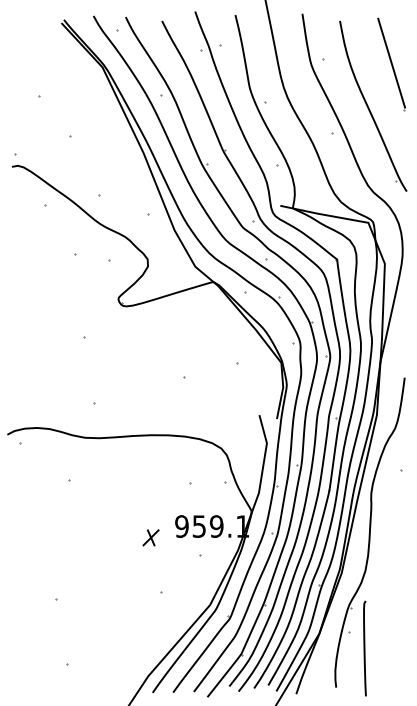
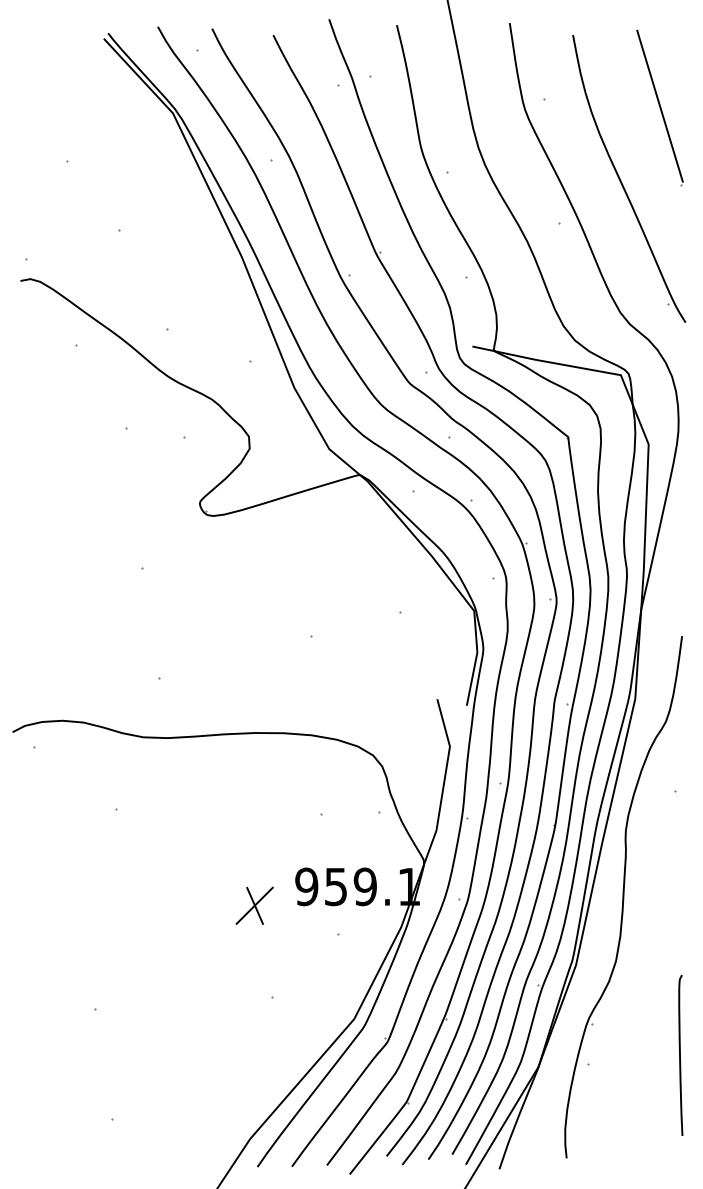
part: (150, 537) -> (253, 905), size x1.43
curve: (364, 648) -> (680, 1055), moved

